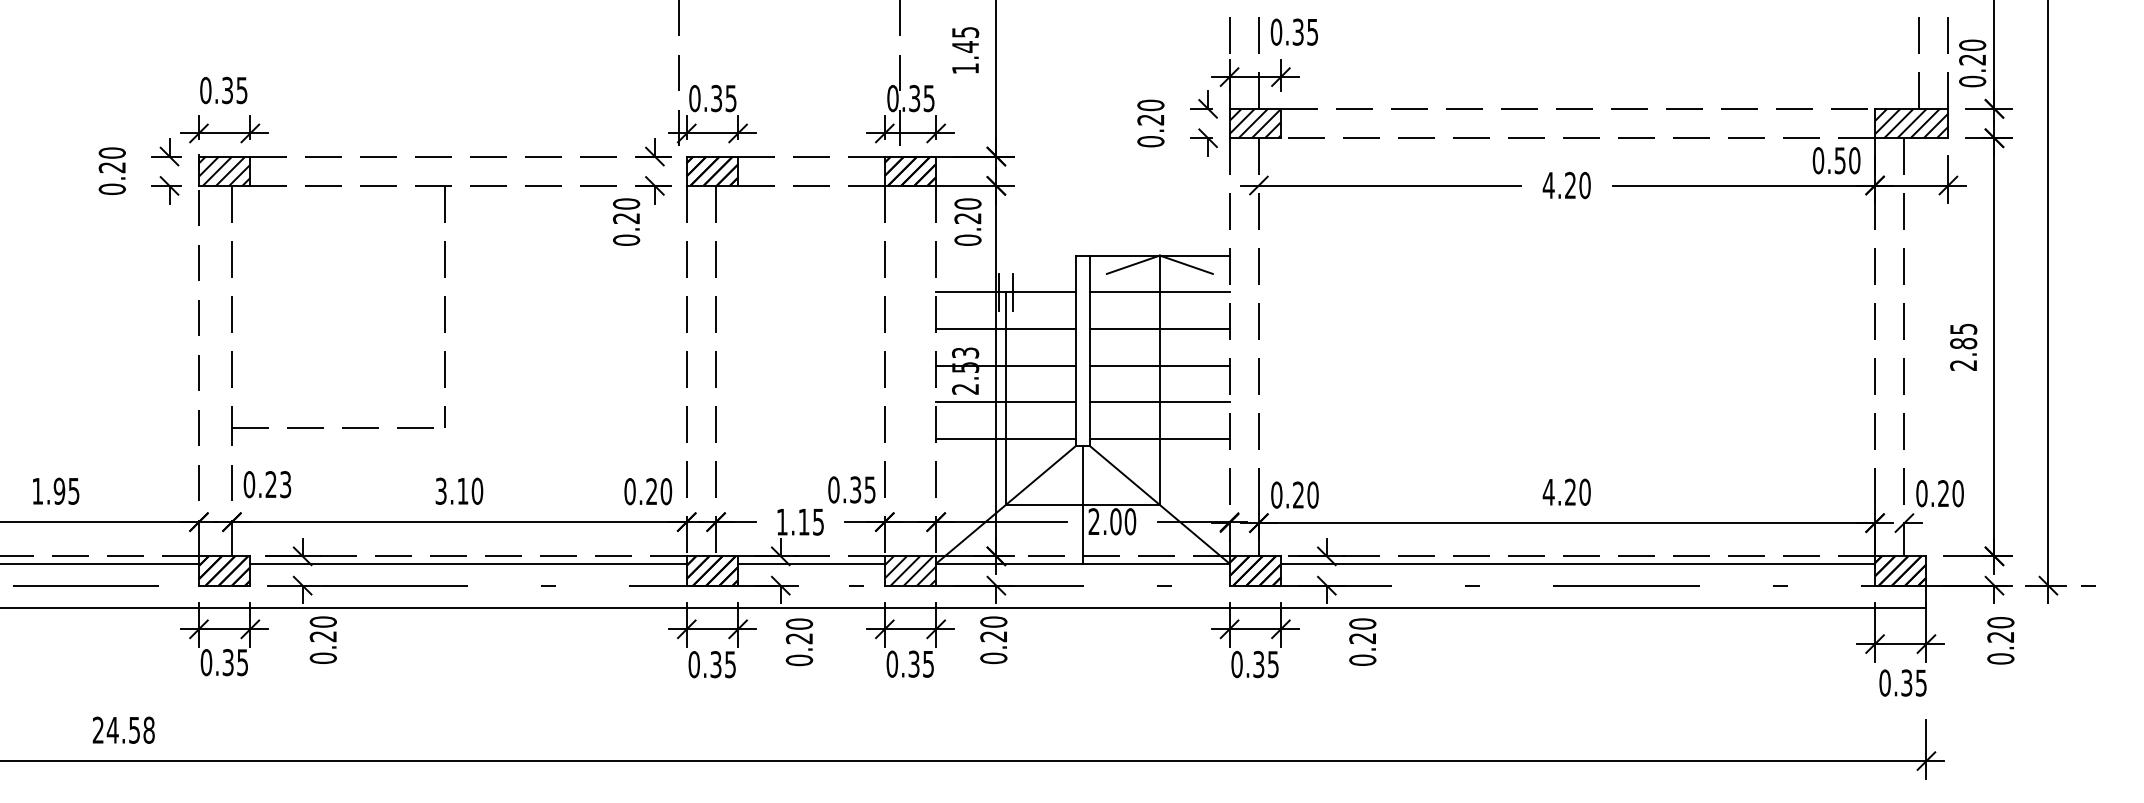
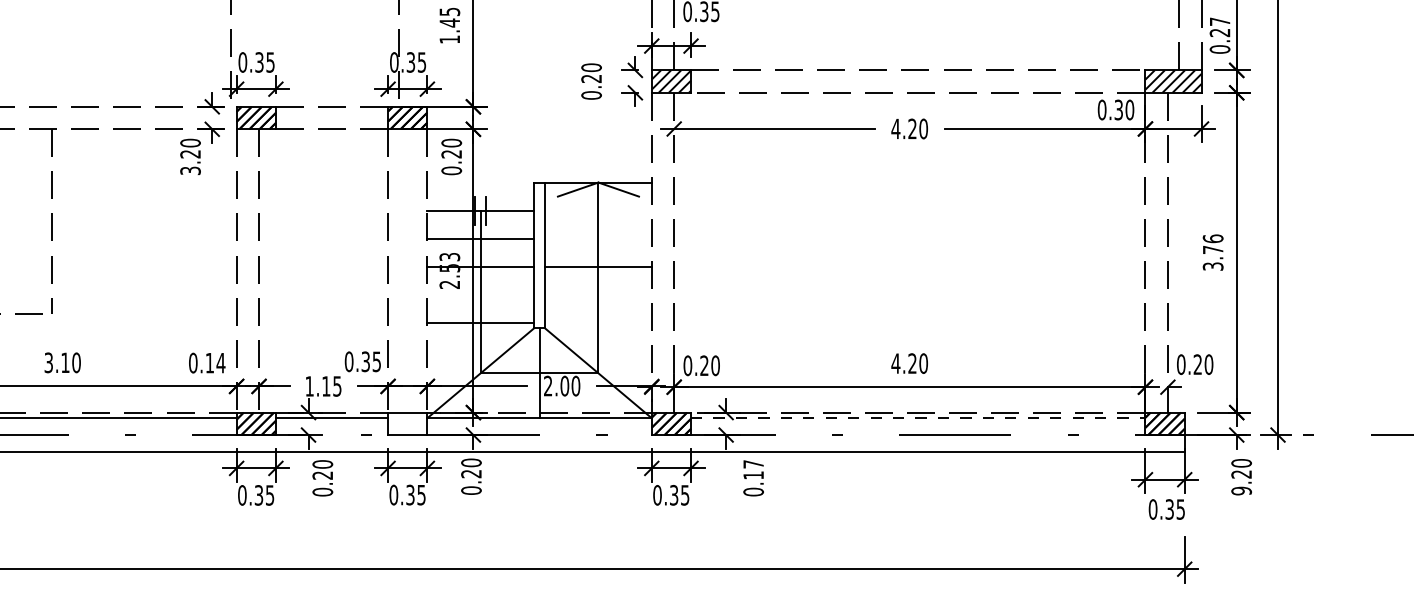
text: (1972, 44) -> (1219, 21), 0.20 -> 0.27
text: (1840, 160) -> (1119, 109), 0.50 -> 0.30
text: (626, 239) -> (190, 170), 0.20 -> 3.20
line: (1159, 292) -> (598, 210), removed
line: (1159, 328) -> (598, 238), removed
text: (1963, 346) -> (1213, 252), 2.85 -> 3.76
line: (1005, 402) -> (480, 294), removed
line: (1159, 402) -> (598, 294), removed
line: (1159, 438) -> (598, 322), removed
text: (659, 491) -> (215, 363), 0.20 -> 0.14
line: (1578, 563) -> (918, 418), solid -> dashed
hatch: (910, 570) -> (407, 423), removed
text: (1362, 631) -> (753, 470), 0.20 -> 0.17
text: (2000, 658) -> (1241, 490), 0.20 -> 9.20

